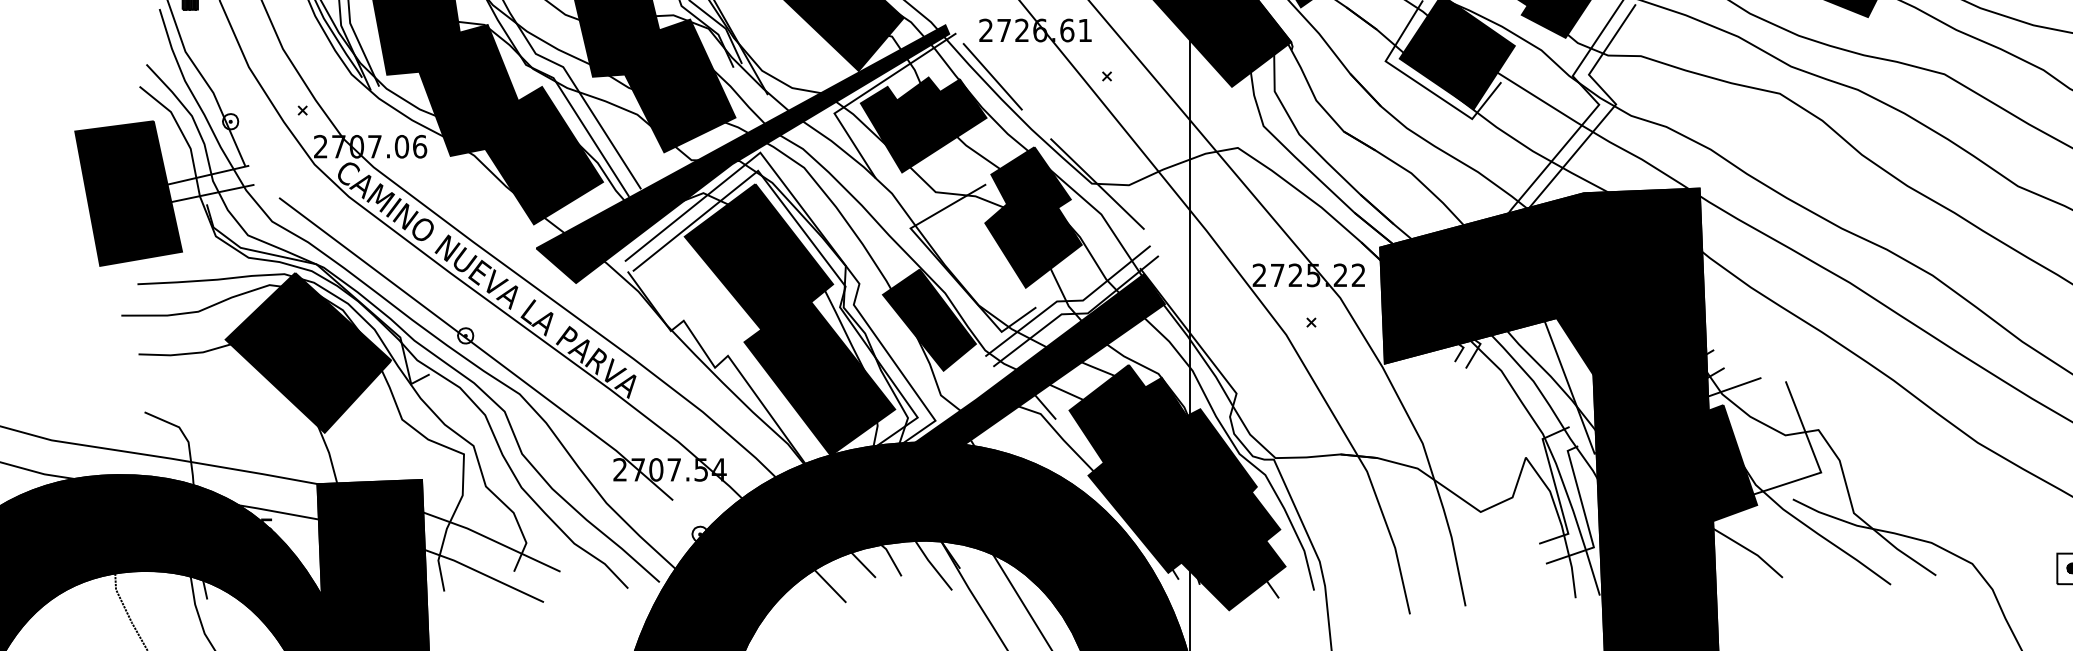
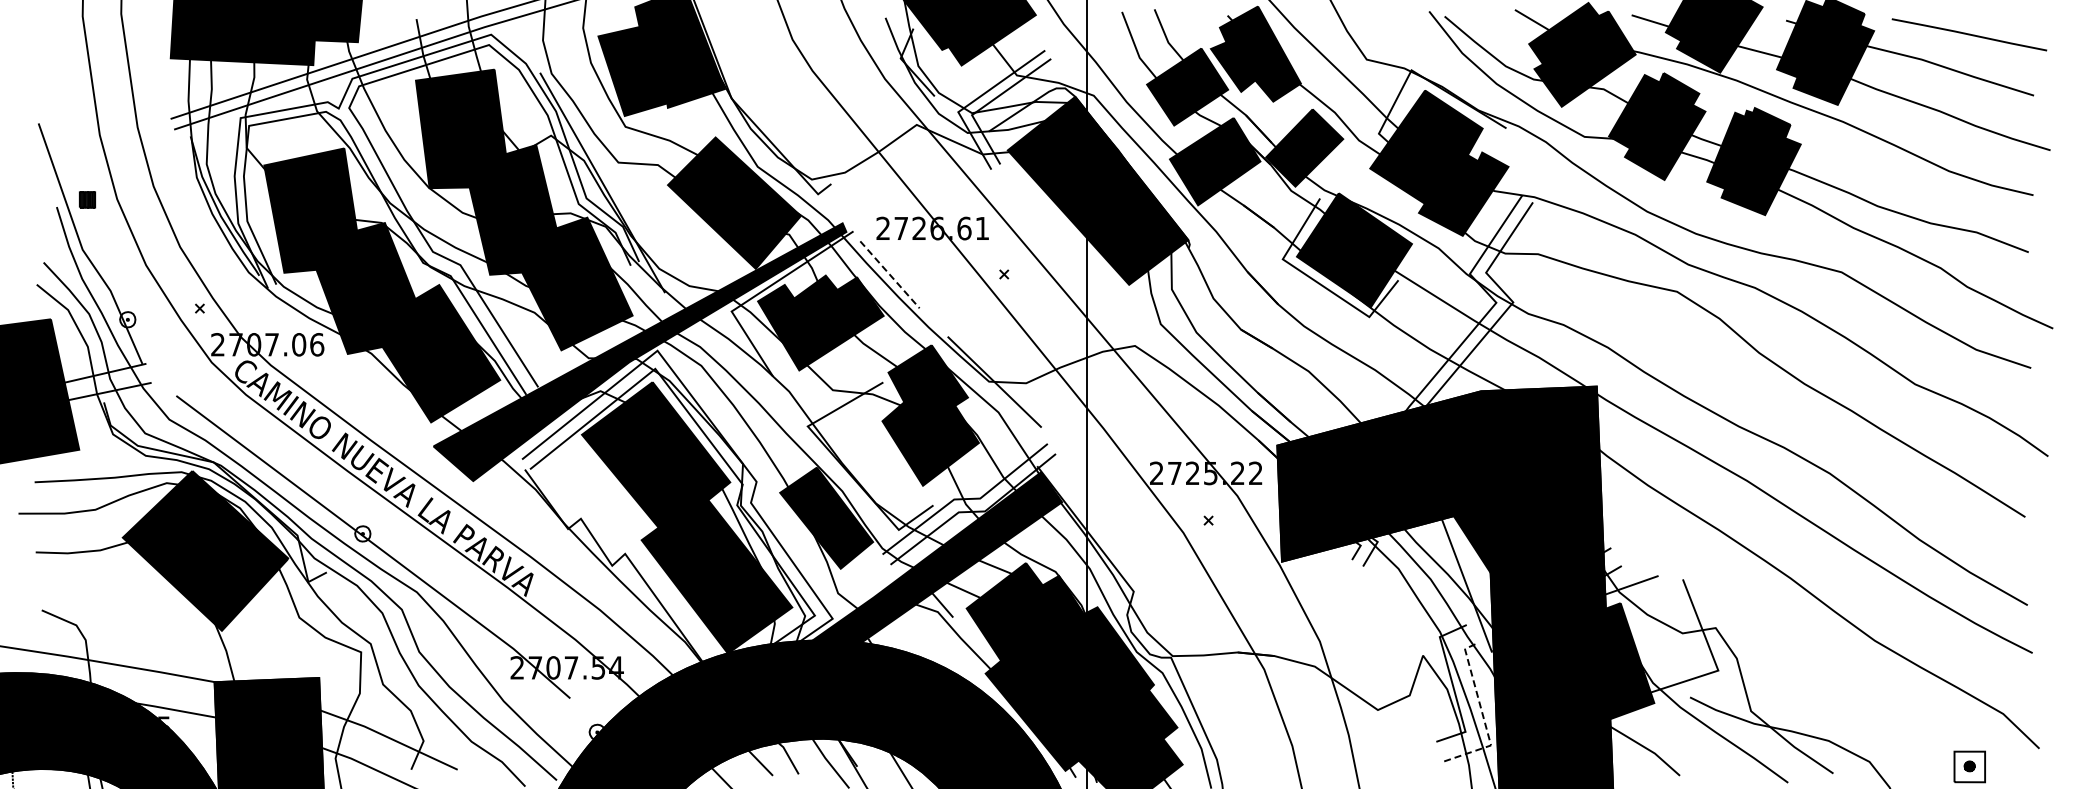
line: (992, 76) -> (889, 274), solid -> dashed
line: (1586, 518) -> (1483, 716), solid -> dashed

